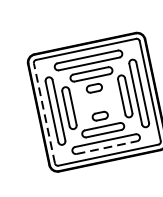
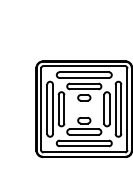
line: (44, 113) -> (41, 109), dashed -> solid
line: (107, 147) -> (84, 146), dashed -> solid

